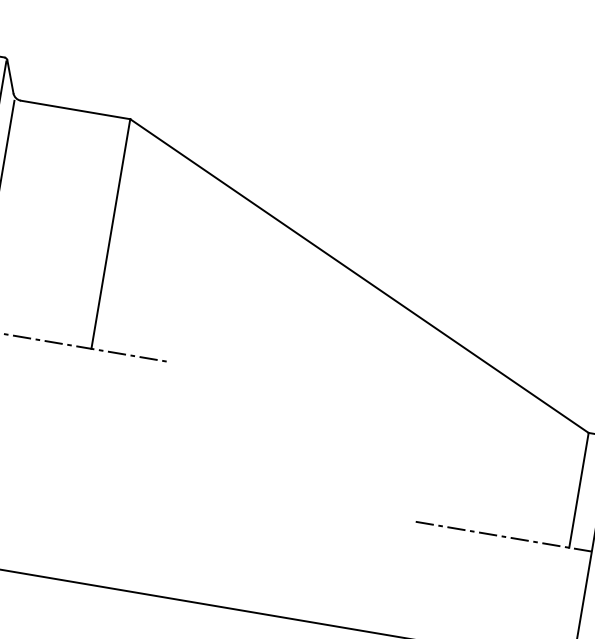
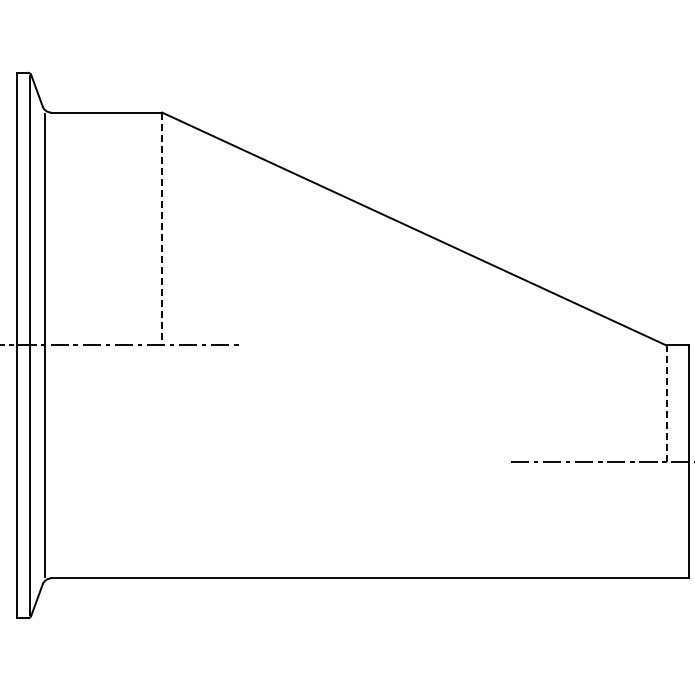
line: (111, 234) -> (162, 229), solid -> dashed
line: (578, 491) -> (666, 404), solid -> dashed

